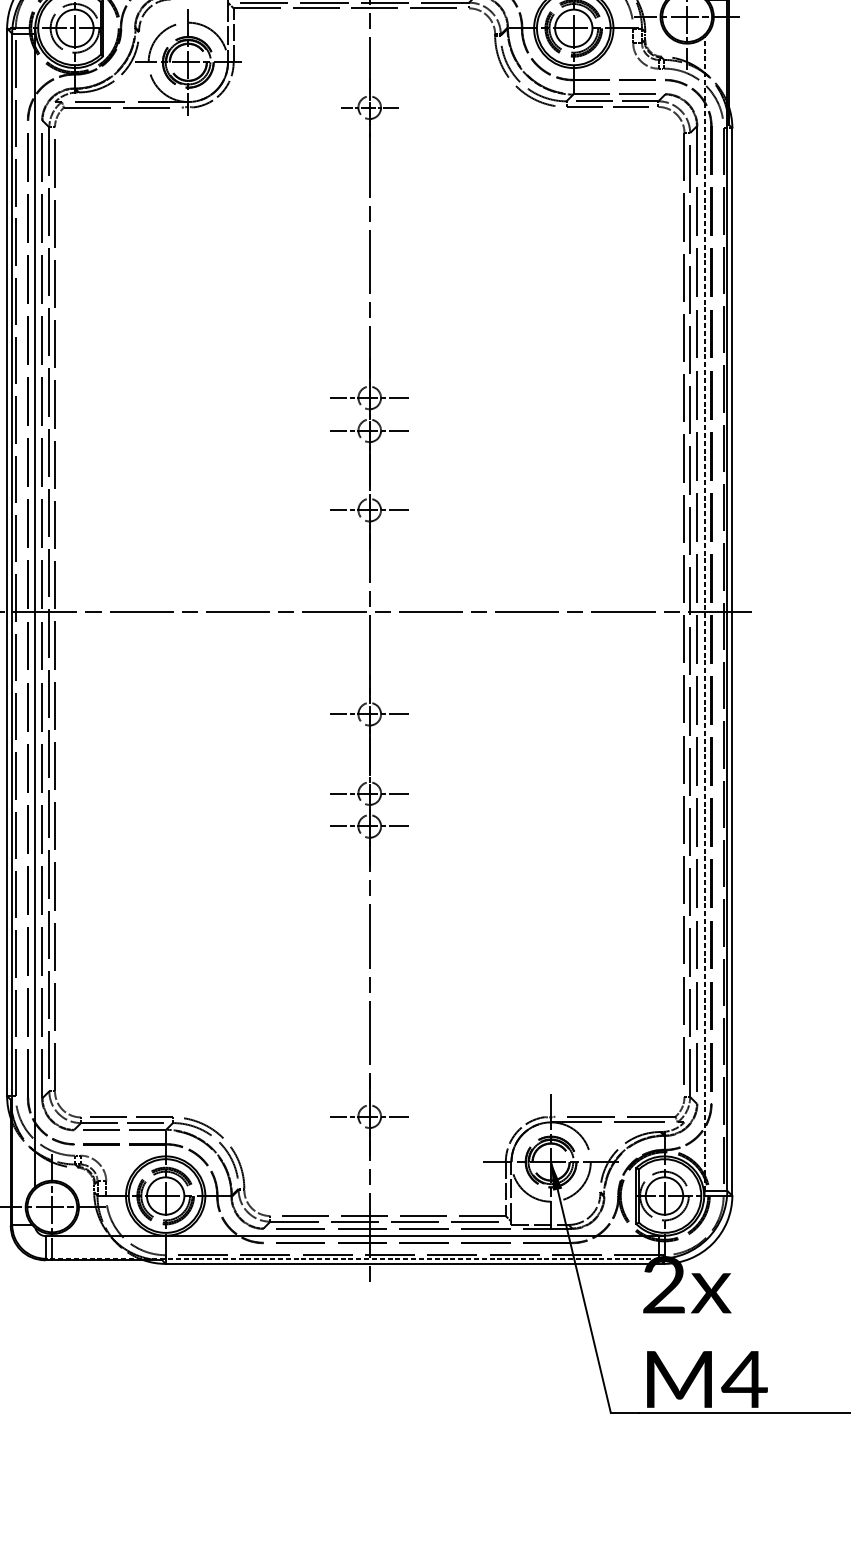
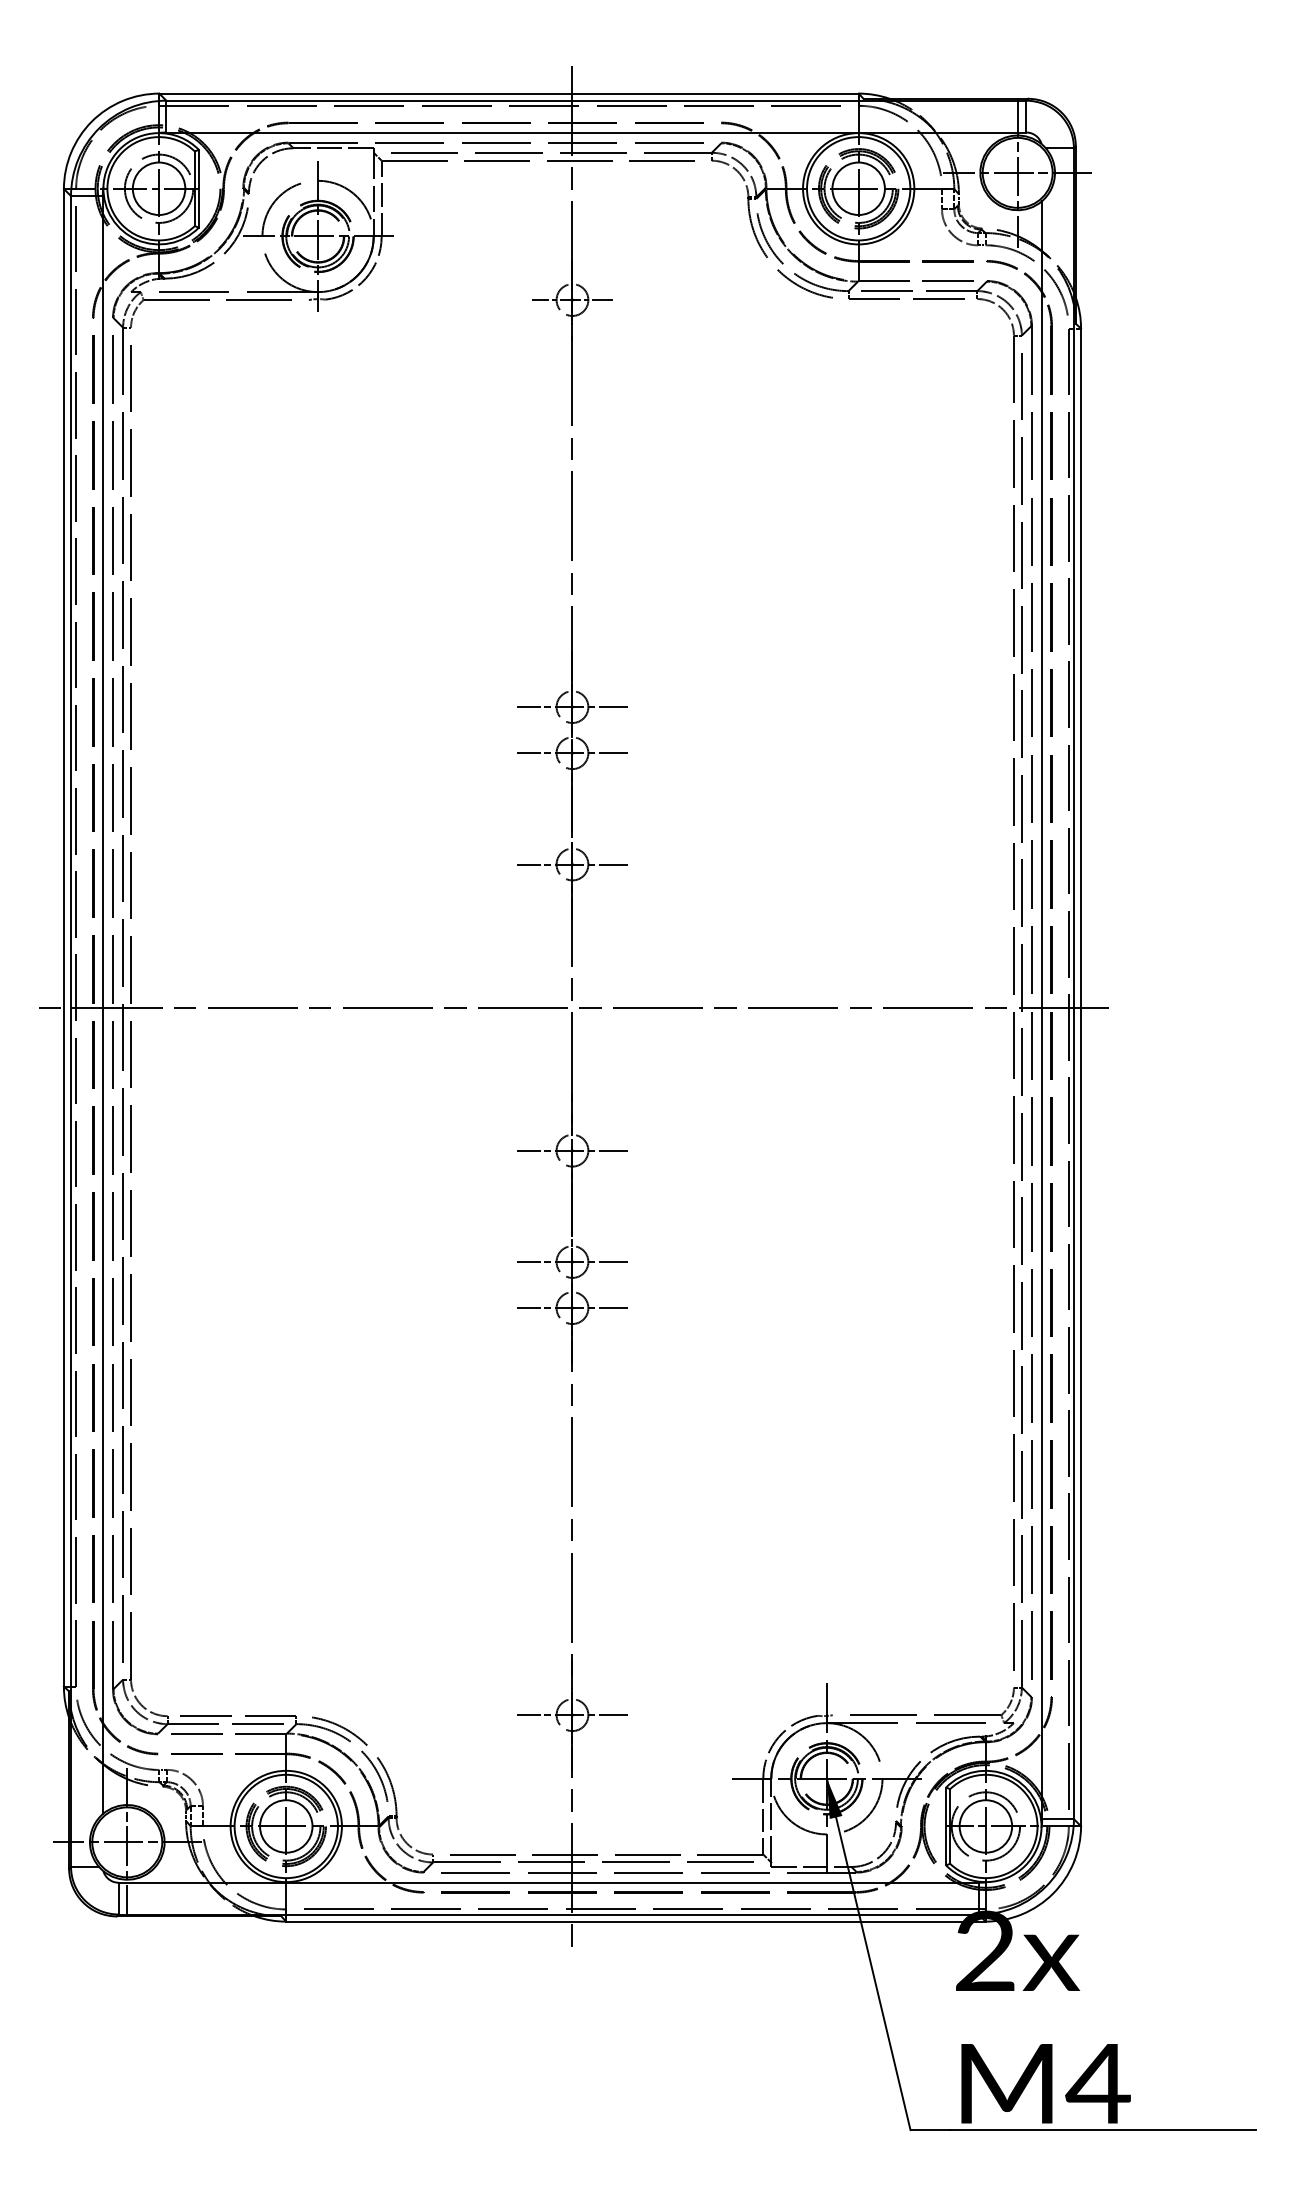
line: (704, 613) -> (1042, 1009), dashed -> solid
line: (352, 1258) -> (548, 1914), dashed -> solid

